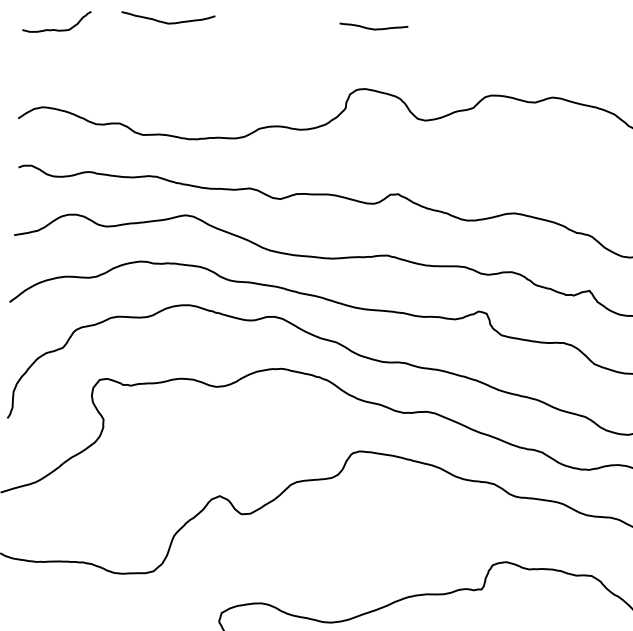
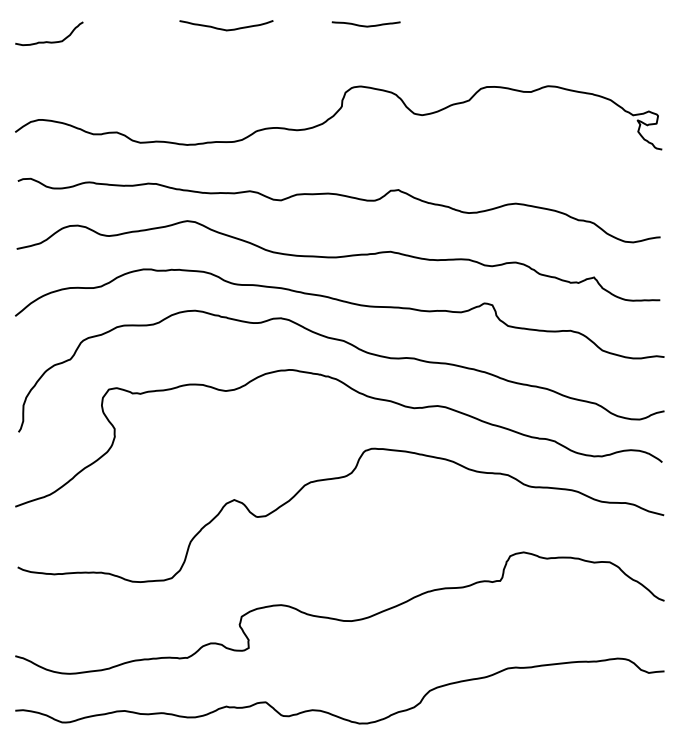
curve: (168, 22) -> (226, 29), moved

